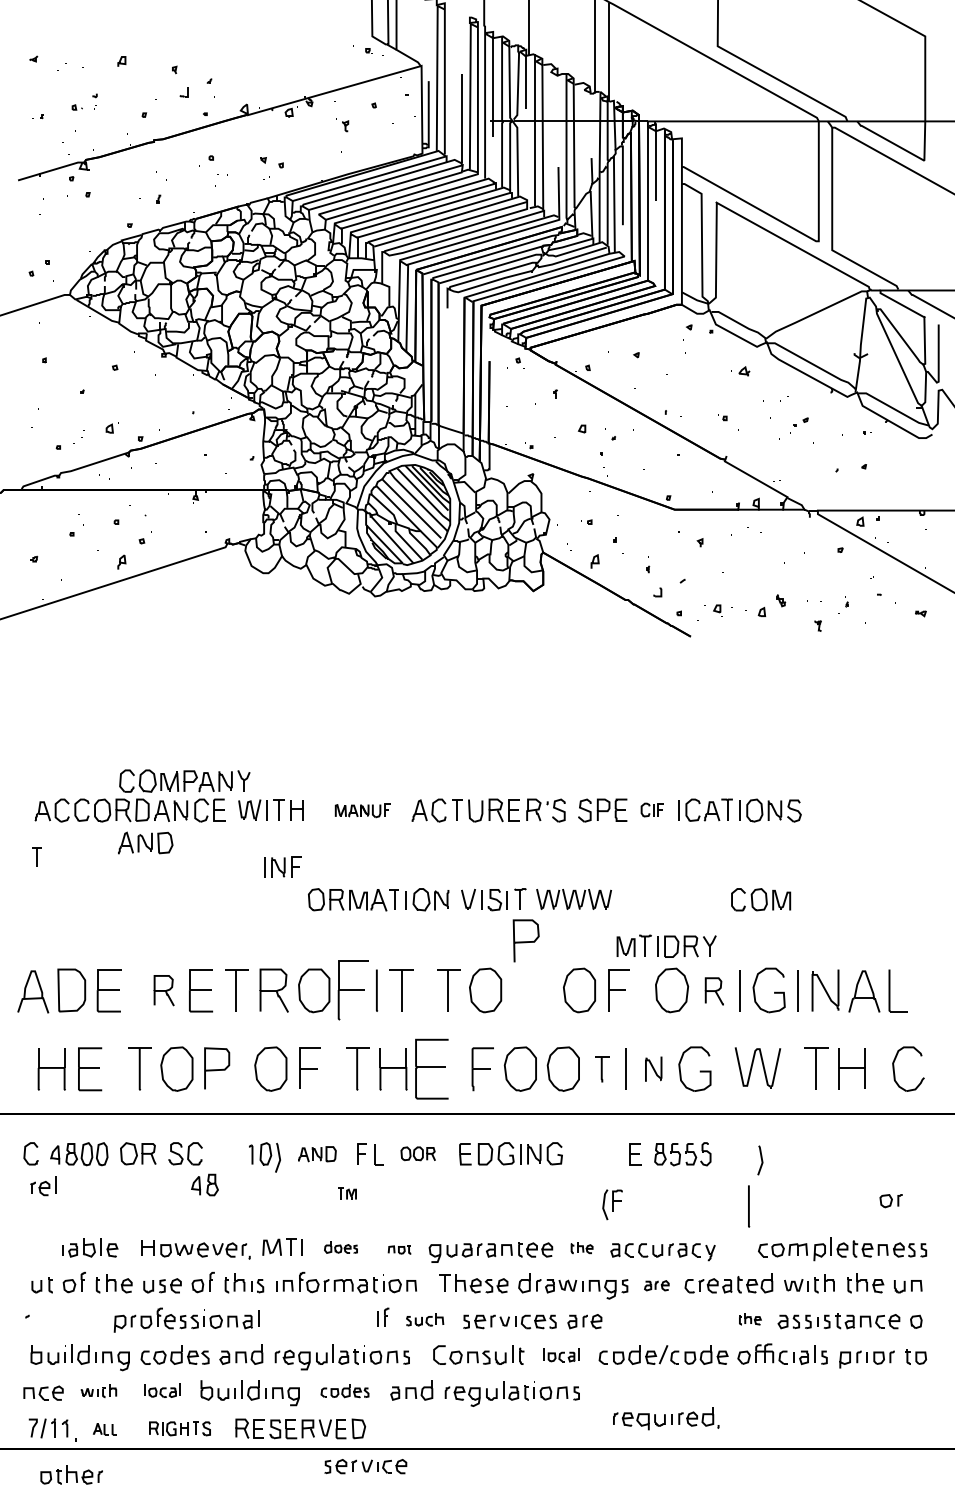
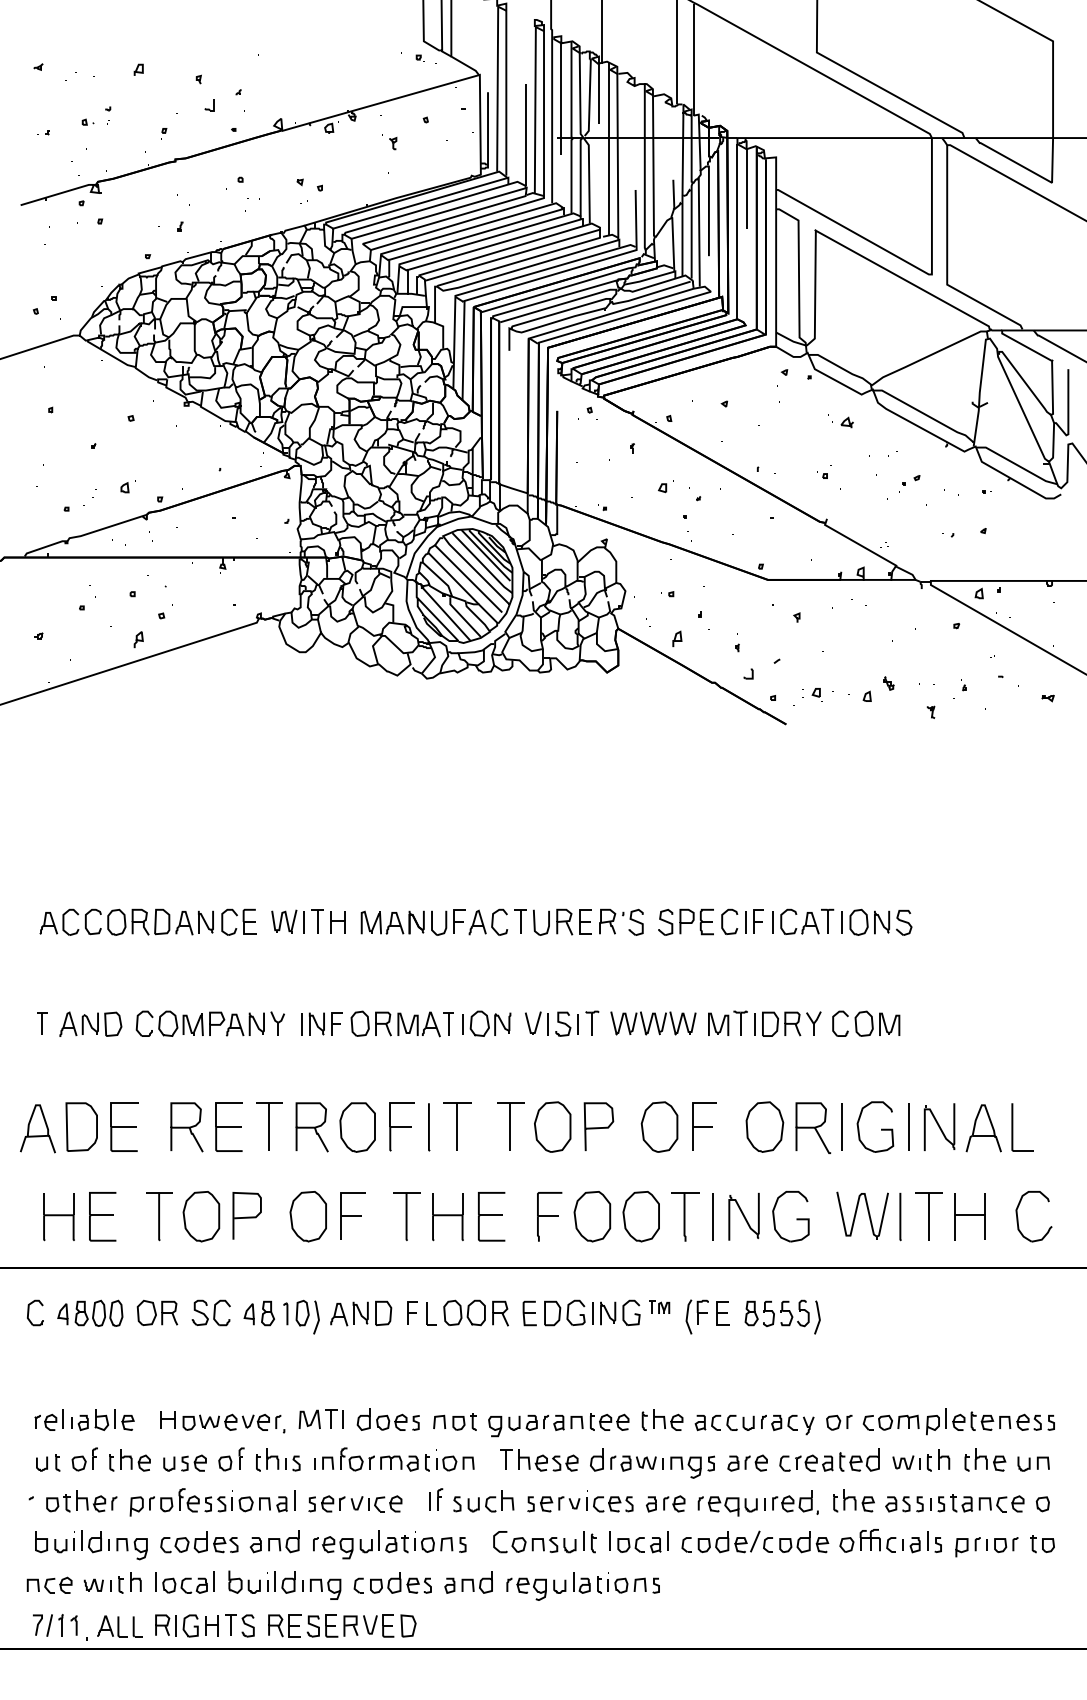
part: (184, 780) -> (209, 1023), moved
part: (652, 809) -> (742, 921), size x1.67
part: (362, 810) -> (412, 922), size x1.67
part: (145, 842) -> (90, 1023), moved
part: (37, 857) -> (42, 1023), moved
part: (282, 866) -> (321, 1023), moved
curve: (525, 941) -> (598, 1127), moved
part: (666, 946) -> (764, 1023), moved
part: (352, 989) -> (401, 1126), size x0.71
part: (163, 990) -> (186, 1127), size x1.43
part: (714, 990) -> (813, 1127), size x1.67
part: (431, 1069) -> (491, 1216), size x0.71
part: (602, 1069) -> (685, 1216), size x1.67
part: (653, 1069) -> (743, 1216), size x1.67
part: (417, 1153) -> (475, 1312), size x1.67
part: (317, 1154) -> (361, 1313), size x1.43
line: (761, 1160) -> (818, 1317), moved
part: (42, 1185) -> (48, 1419), moved
part: (204, 1185) -> (258, 1313), moved
part: (347, 1192) -> (659, 1306), moved
part: (891, 1200) -> (839, 1422), moved
part: (611, 1204) -> (696, 1316), moved
line: (749, 1206) -> (900, 1216), moved
part: (340, 1247) -> (387, 1419), size x1.67
part: (582, 1247) -> (662, 1419), size x1.67
part: (399, 1249) -> (454, 1421), size x1.67
part: (656, 1285) -> (747, 1462), size x1.43
part: (749, 1318) -> (853, 1500), size x1.67
part: (424, 1319) -> (483, 1501), size x1.43
part: (560, 1355) -> (638, 1542), size x1.43
part: (98, 1390) -> (112, 1582), size x1.43
part: (162, 1390) -> (184, 1582), size x1.43
part: (344, 1390) -> (392, 1582), size x1.43
part: (665, 1418) -> (757, 1503), moved
part: (179, 1428) -> (204, 1625), size x1.43
part: (104, 1429) -> (119, 1626), size x1.67
part: (365, 1466) -> (355, 1503), moved
part: (71, 1475) -> (81, 1501), moved

